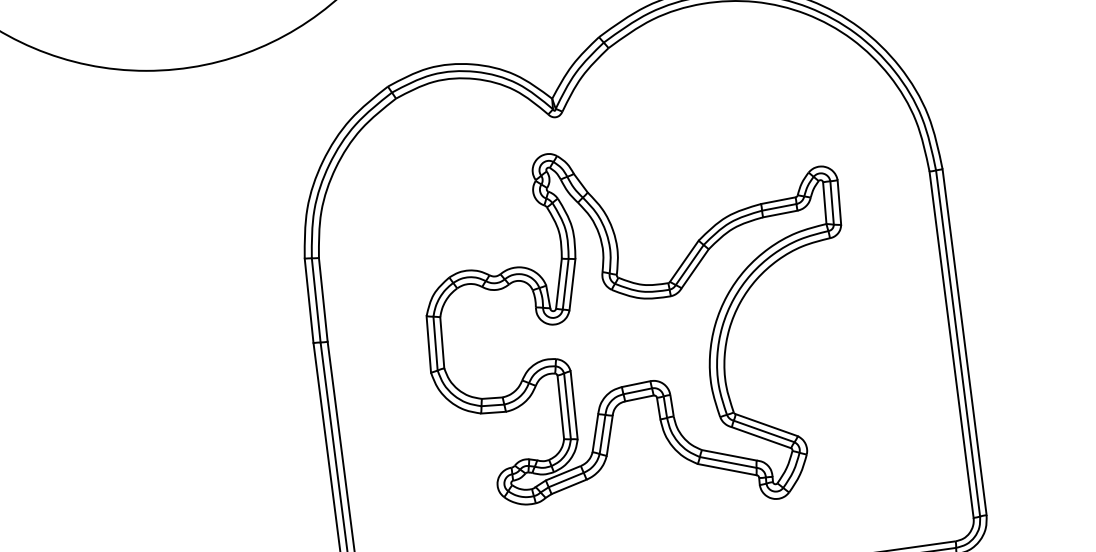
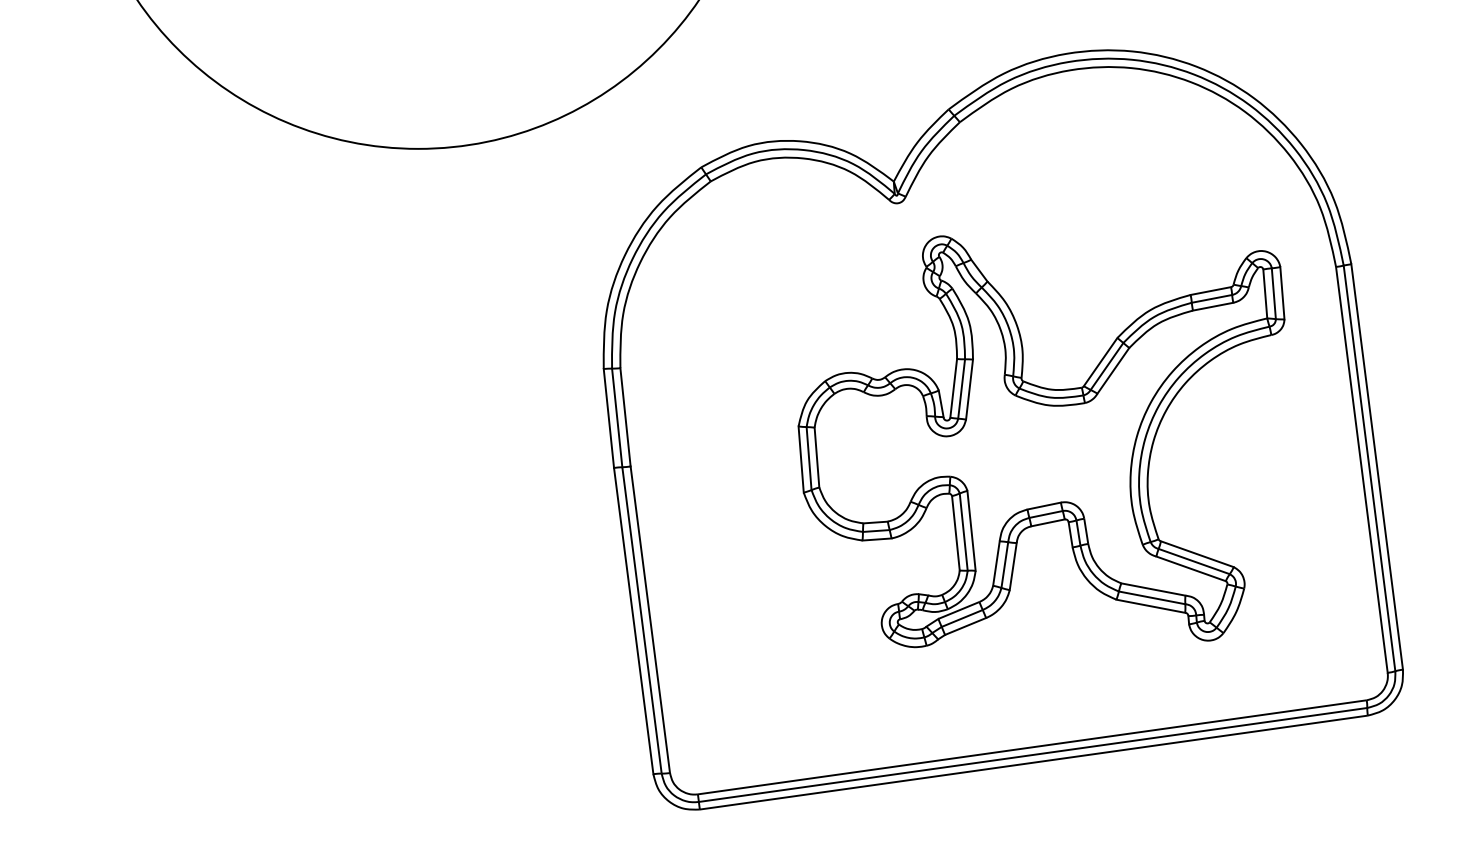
part: (633, 329) -> (1041, 441), moved

